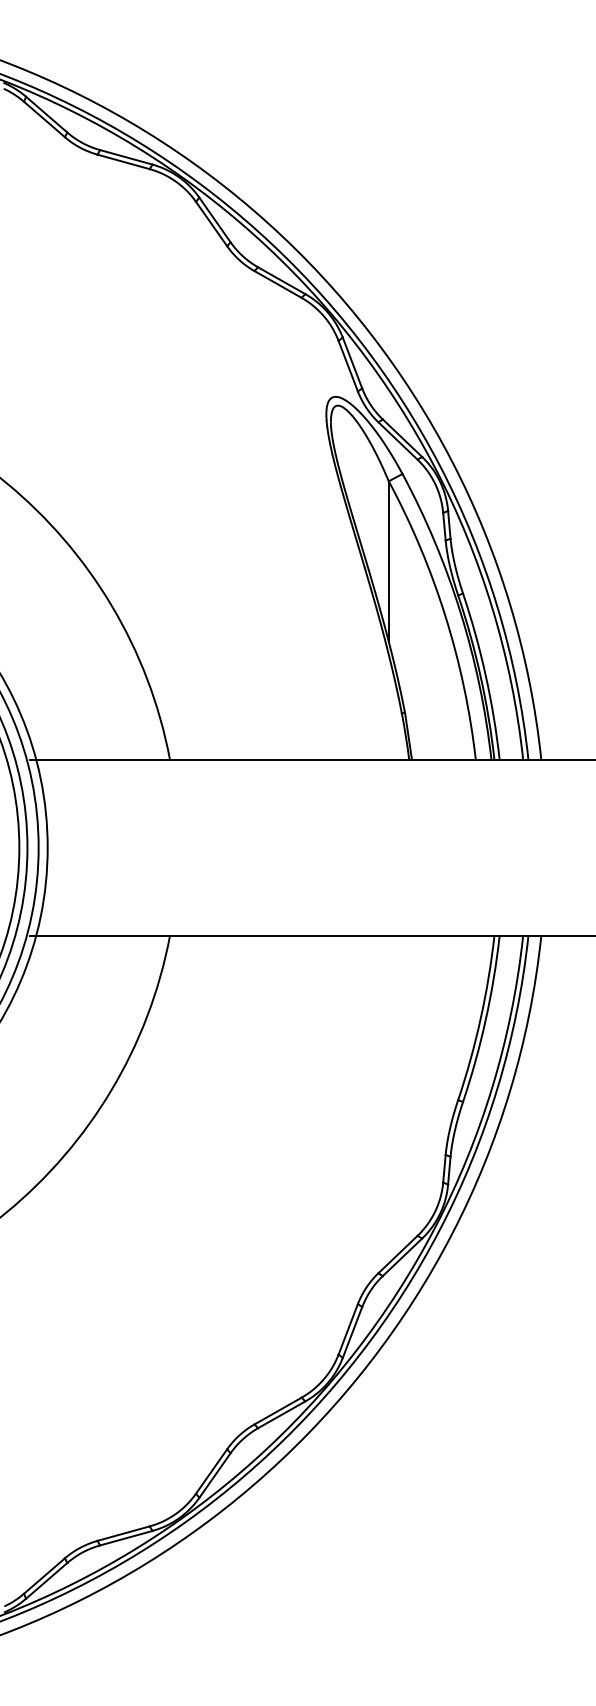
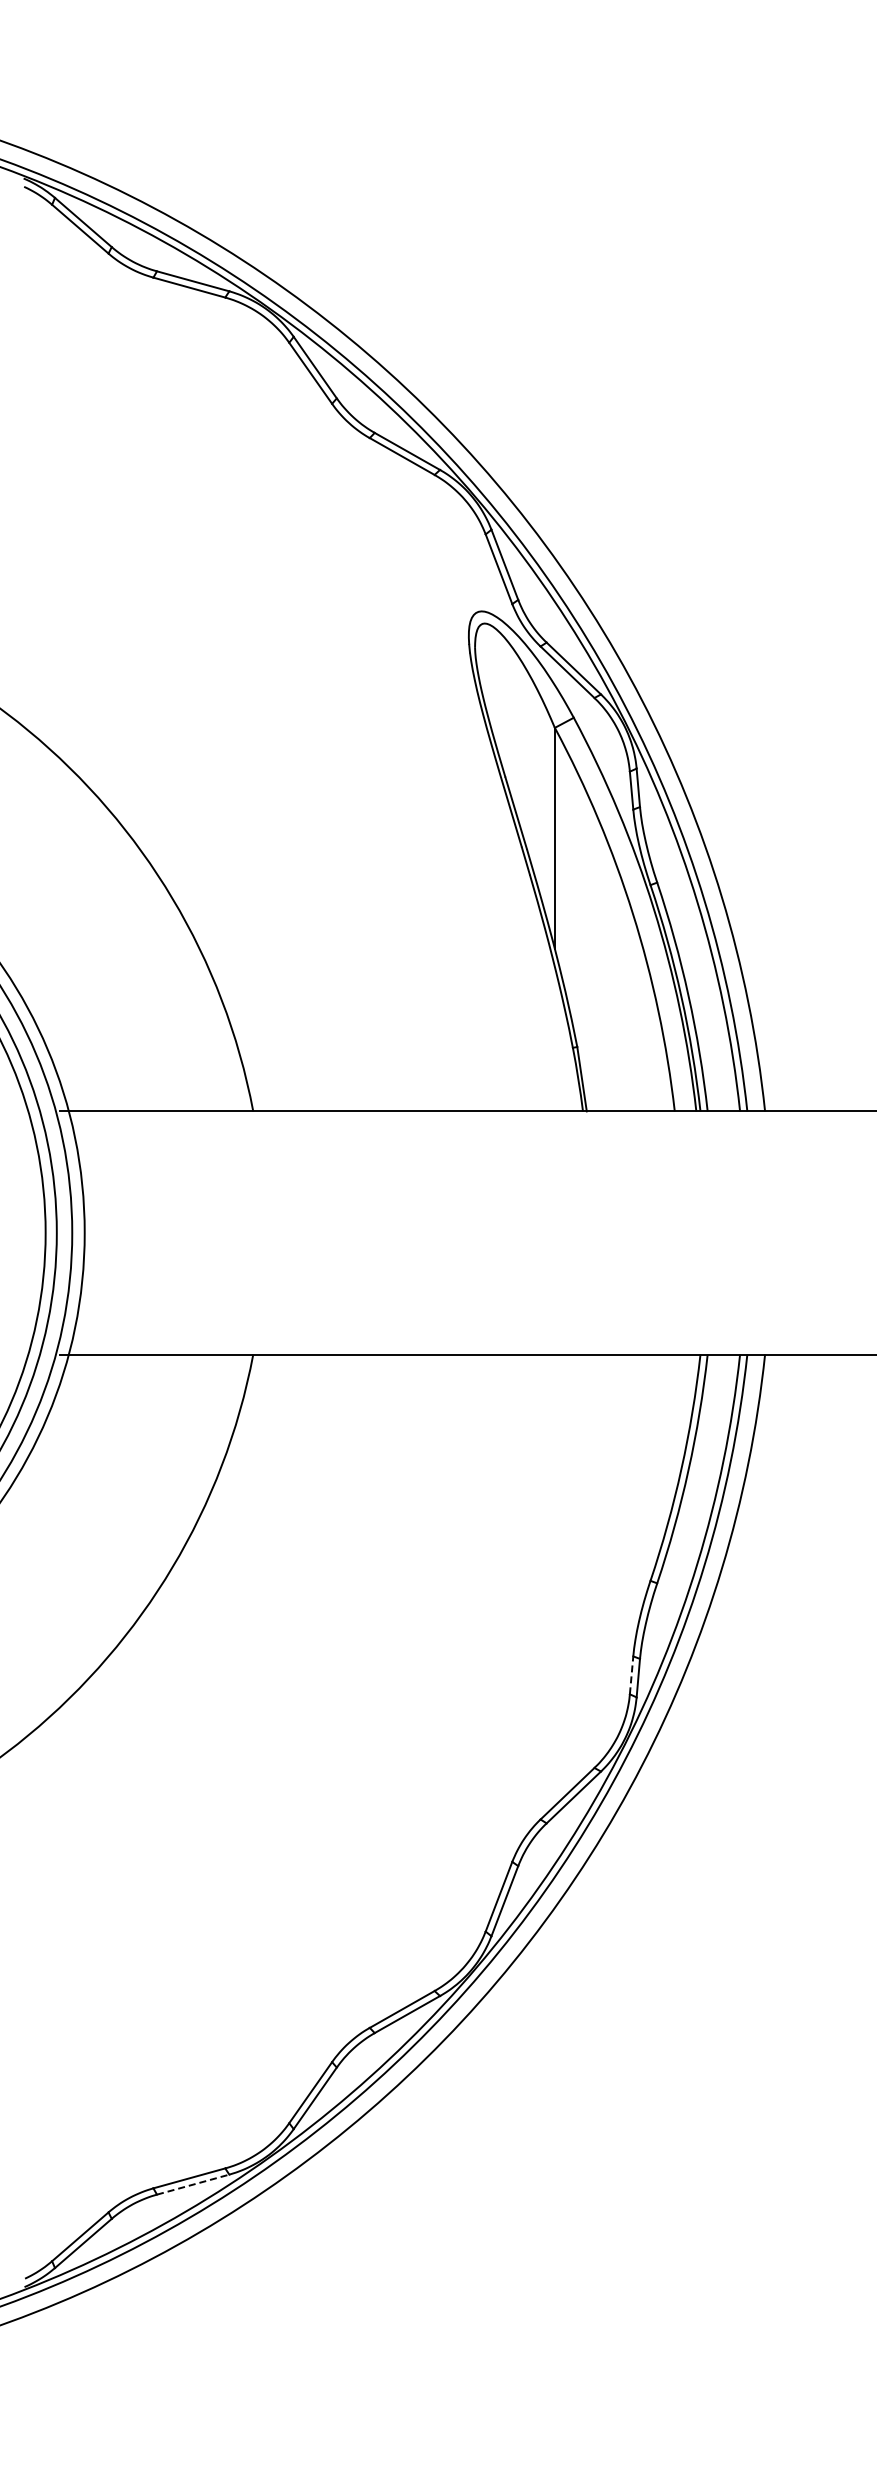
line: (444, 1168) -> (631, 1674), solid -> dashed
line: (126, 1538) -> (193, 2184), solid -> dashed

